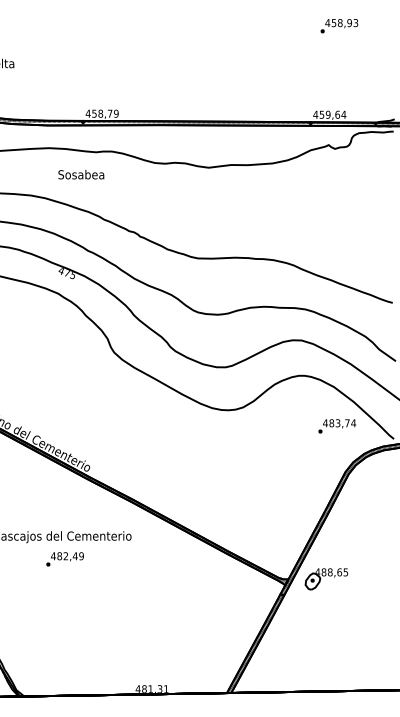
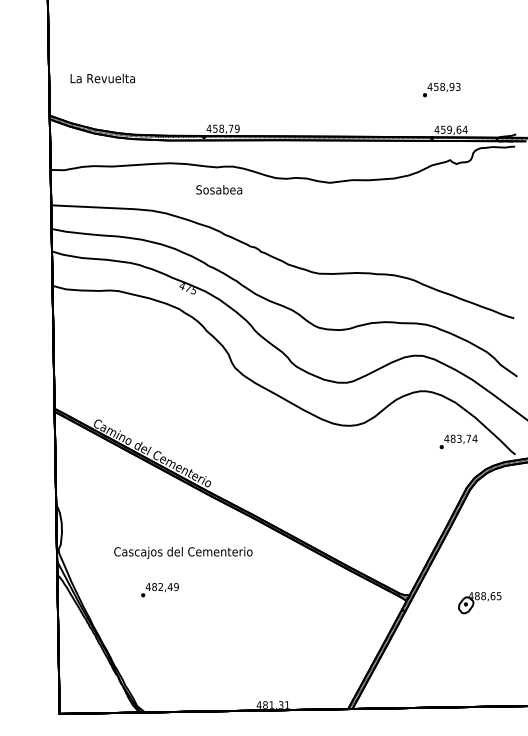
text: (339, 25) -> (441, 89), moved
text: (81, 174) -> (219, 189), moved
text: (64, 559) -> (159, 590), moved
part: (326, 579) -> (479, 603), moved

